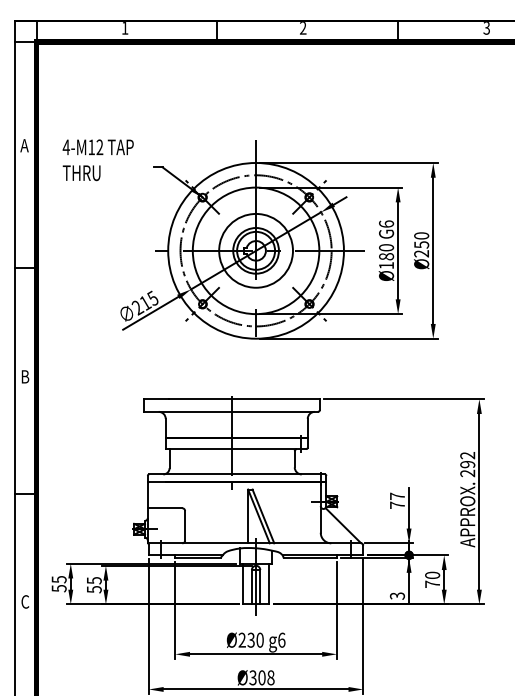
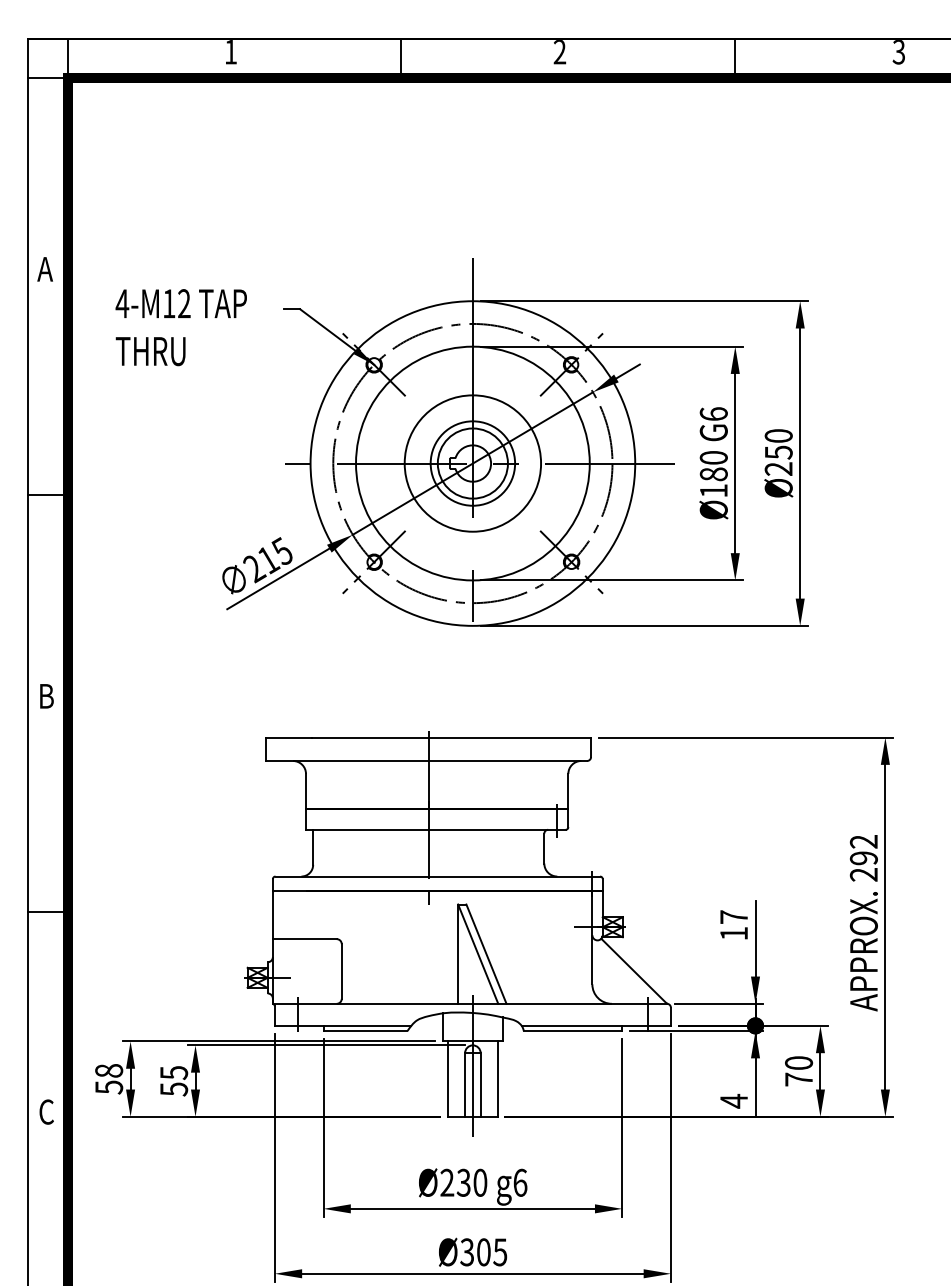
text: (97, 160) -> (179, 328), moved
text: (397, 504) -> (734, 932), 77 -> 17
text: (58, 579) -> (107, 1070), 55 -> 58
text: (397, 596) -> (734, 1102), 3 -> 4
text: (270, 677) -> (499, 1251), Ø308 -> Ø305

